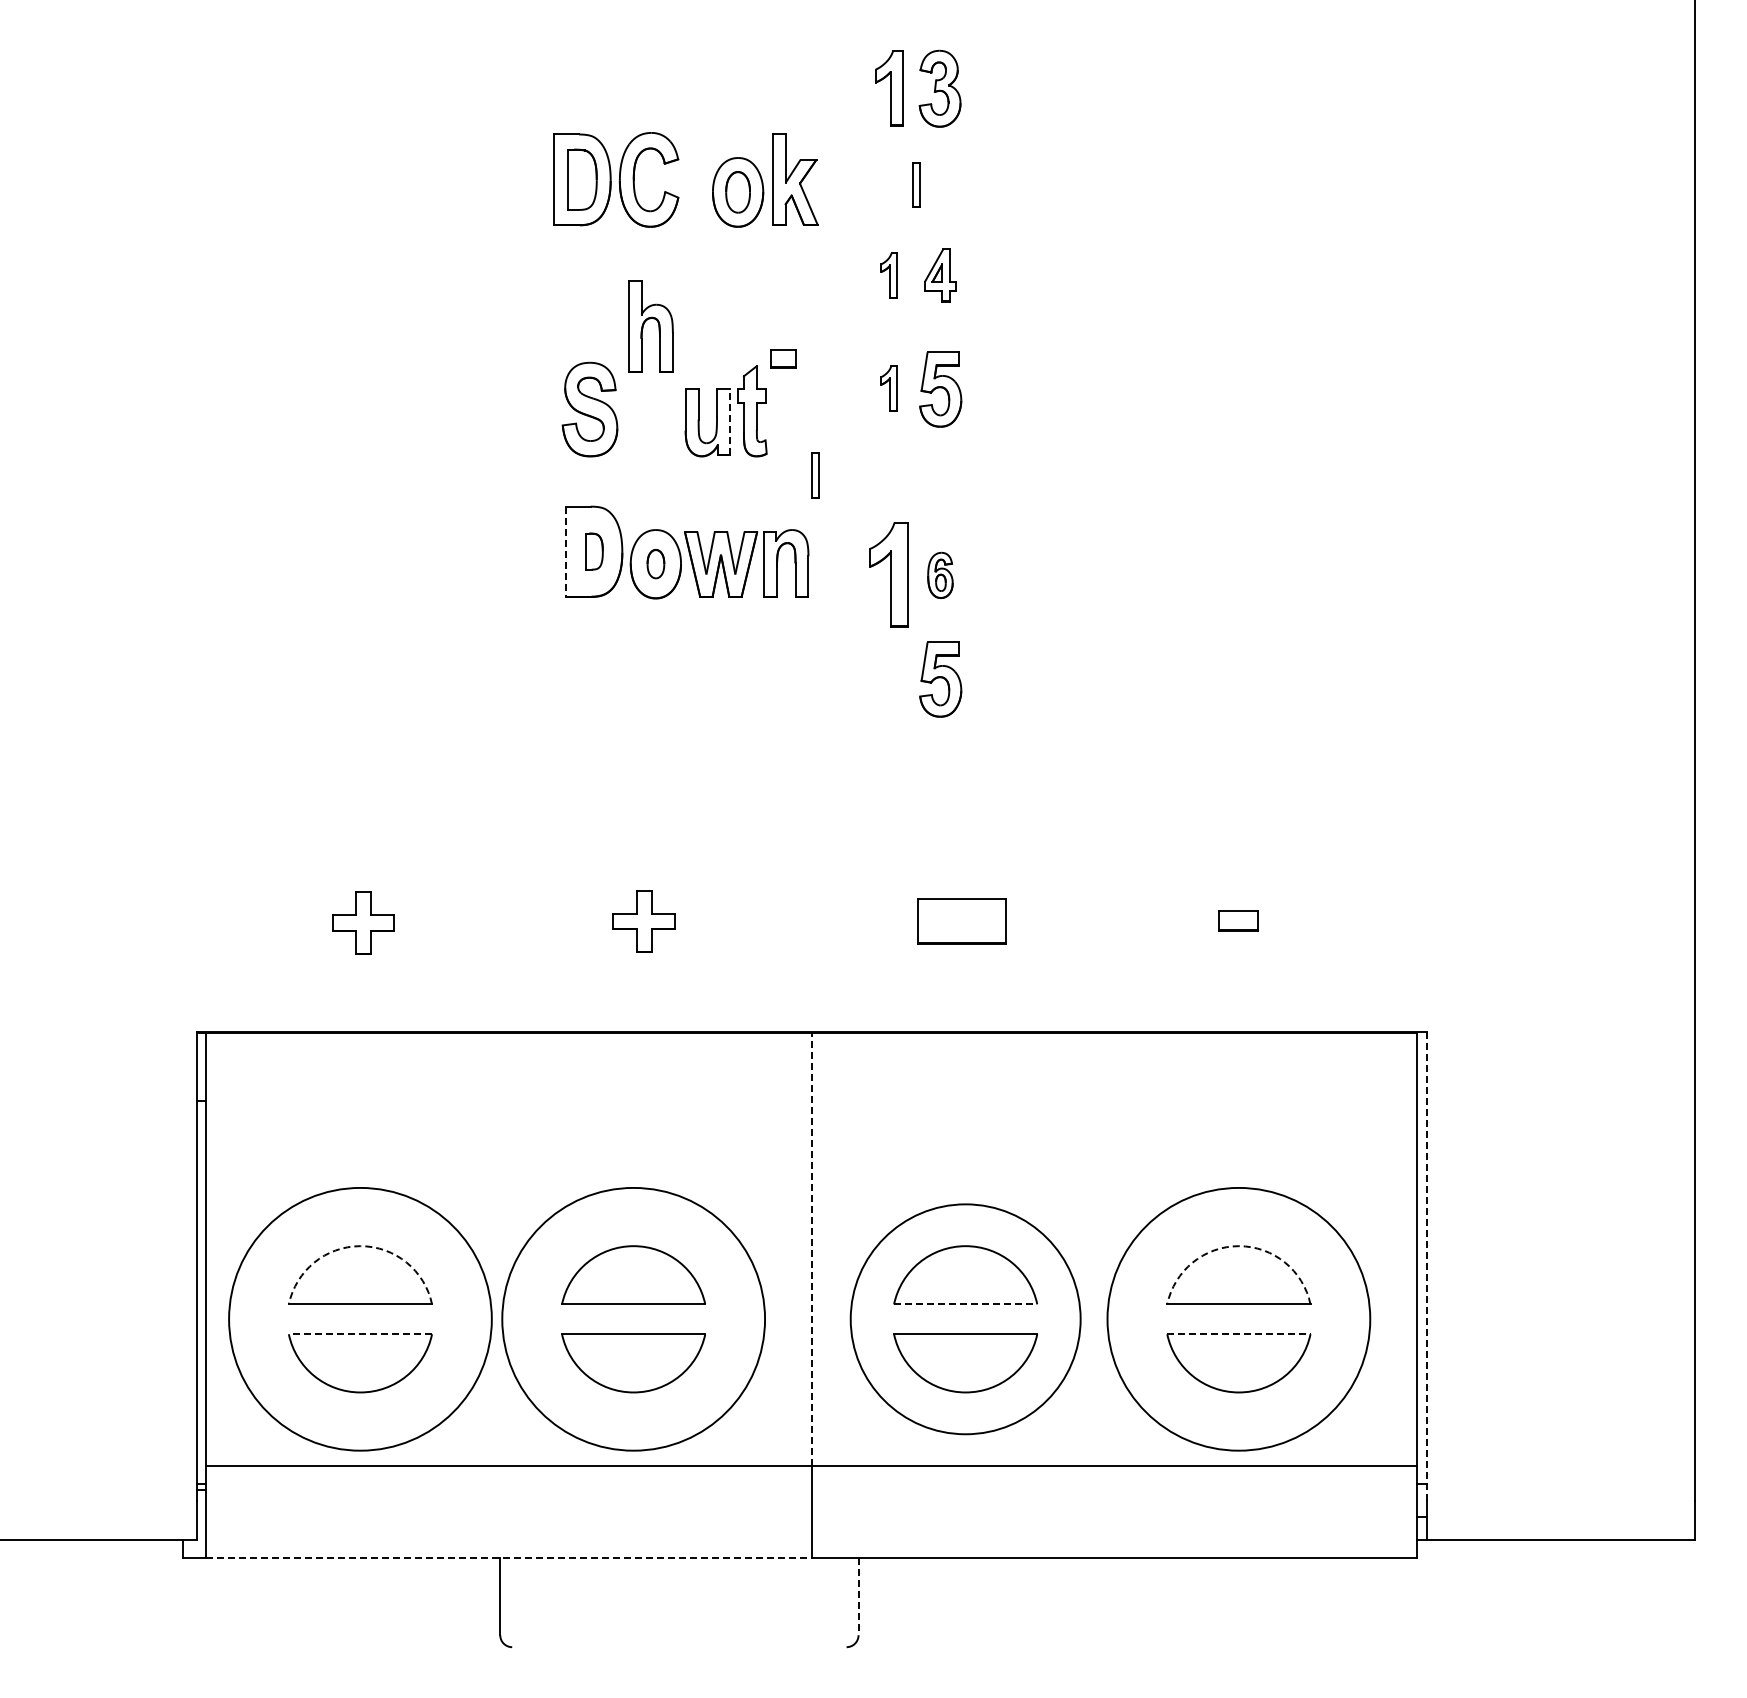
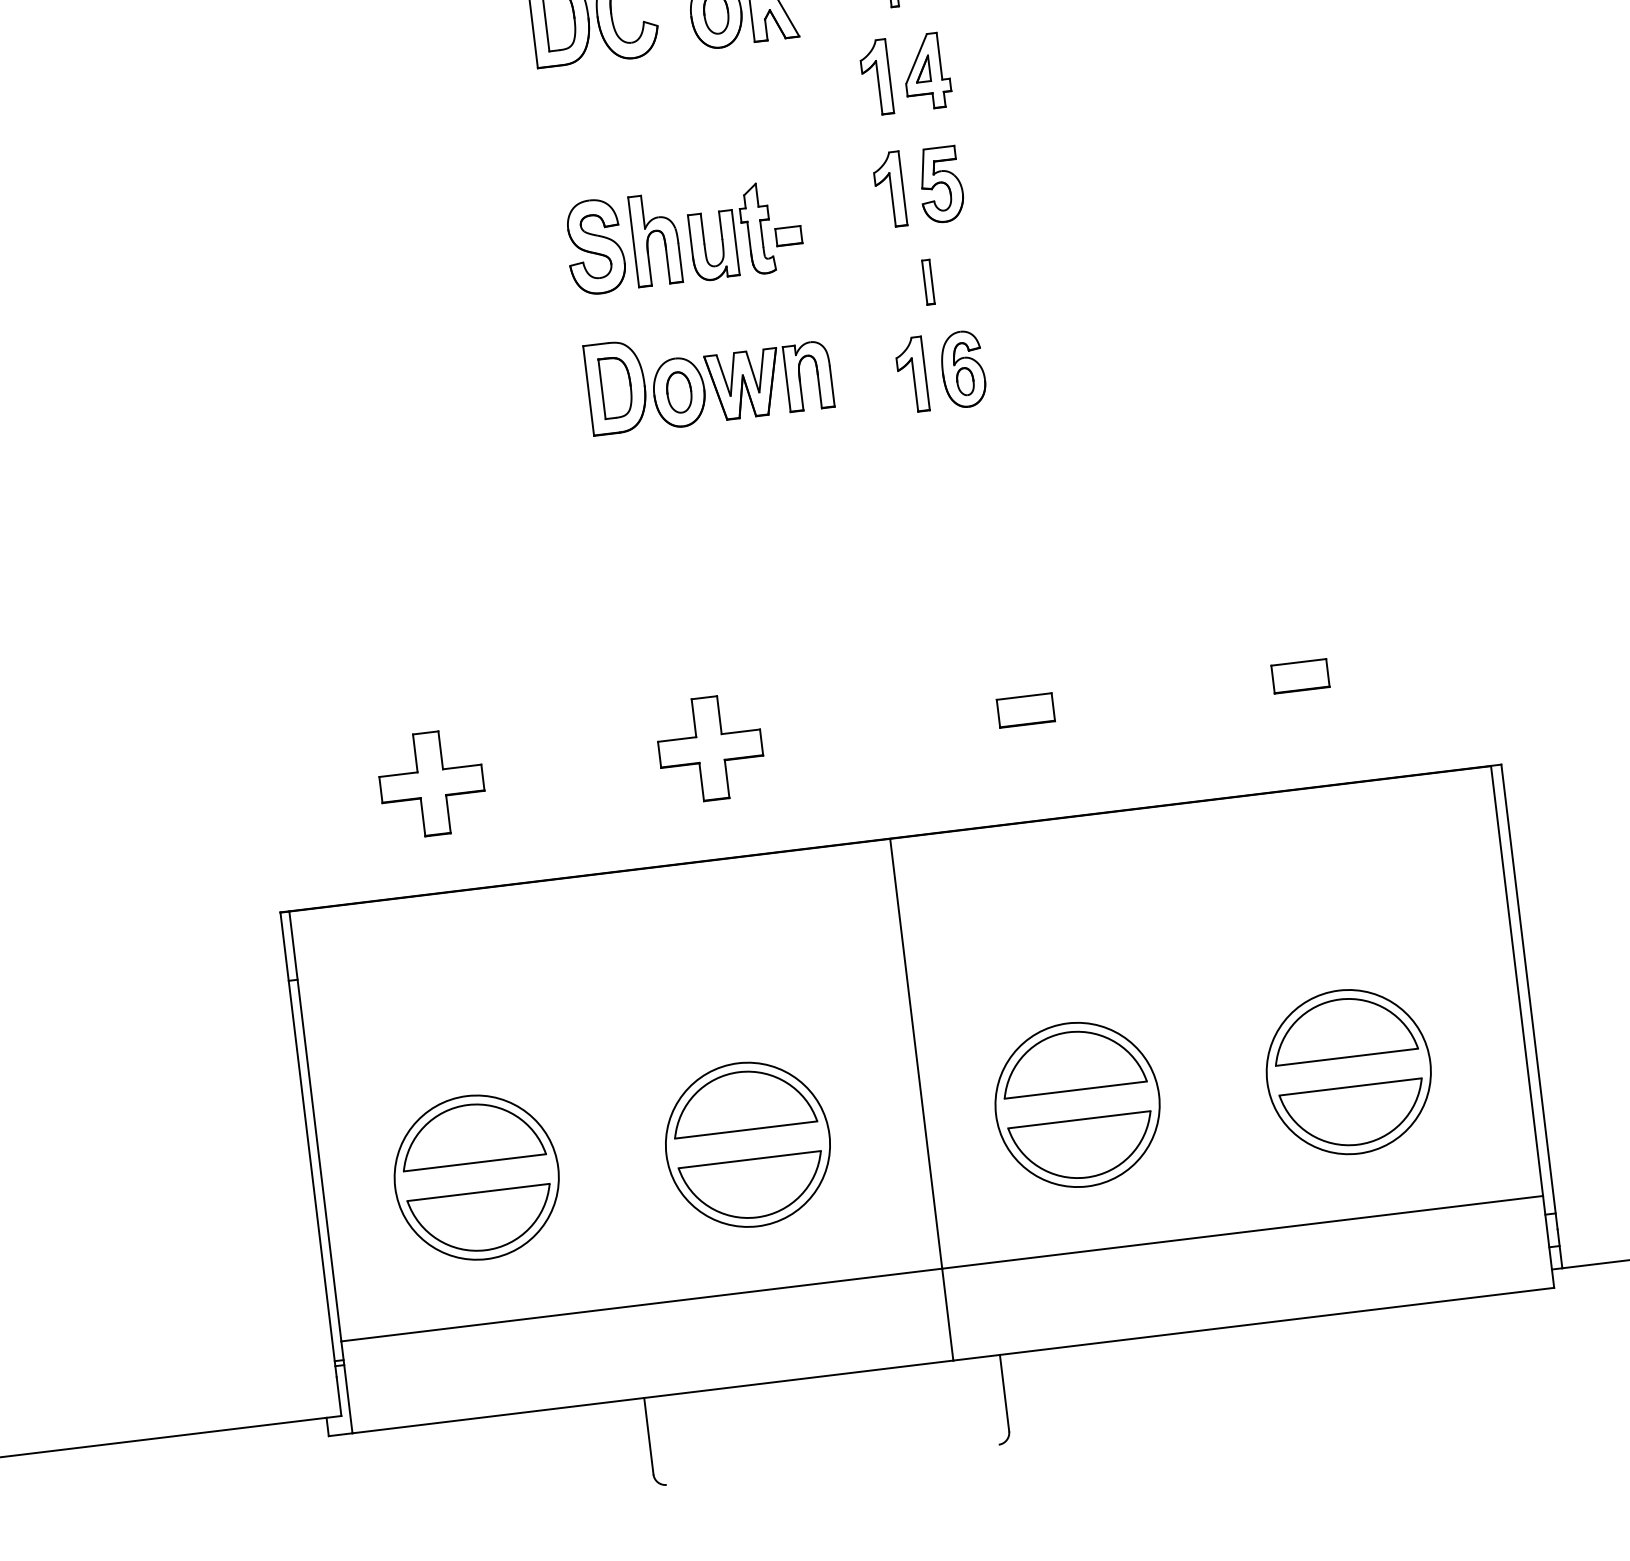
part: (889, 275) -> (876, 77), size x1.67
part: (939, 275) -> (926, 71), size x1.43
part: (644, 324) -> (649, 238), moved
part: (783, 358) -> (788, 235), moved
part: (888, 388) -> (889, 190), size x1.67
line: (729, 422) -> (735, 242), dashed -> solid
part: (815, 475) -> (928, 282), moved
part: (594, 551) -> (616, 387), size x1.67
line: (566, 552) -> (589, 391), dashed -> solid
part: (655, 563) -> (678, 391), size x1.43
part: (888, 574) -> (911, 374), size x0.71
part: (940, 575) -> (963, 369), size x1.67
part: (940, 679) -> (975, 472), removed
part: (1238, 920) -> (1300, 676), size x1.43
part: (644, 921) -> (710, 748), size x1.67
part: (961, 921) -> (1025, 710), size x0.62
part: (363, 922) -> (432, 783), size x1.67
arc: (360, 1246) -> (468, 1105), dashed -> solid
arc: (1238, 1246) -> (1339, 999), dashed -> solid
line: (811, 1248) -> (916, 1053), dashed -> solid
line: (1427, 1266) -> (1529, 997), dashed -> solid
line: (965, 1304) -> (1075, 1090), dashed -> solid
circle: (360, 1319) -> (476, 1177), size x0.62
circle: (633, 1319) -> (747, 1145), size x0.62
circle: (965, 1319) -> (1077, 1105), size x0.71
circle: (1238, 1319) -> (1348, 1072), size x0.62
line: (360, 1334) -> (478, 1192), dashed -> solid
line: (1238, 1334) -> (1350, 1087), dashed -> solid
line: (509, 1558) -> (653, 1397), dashed -> solid
line: (858, 1596) -> (1004, 1392), dashed -> solid

